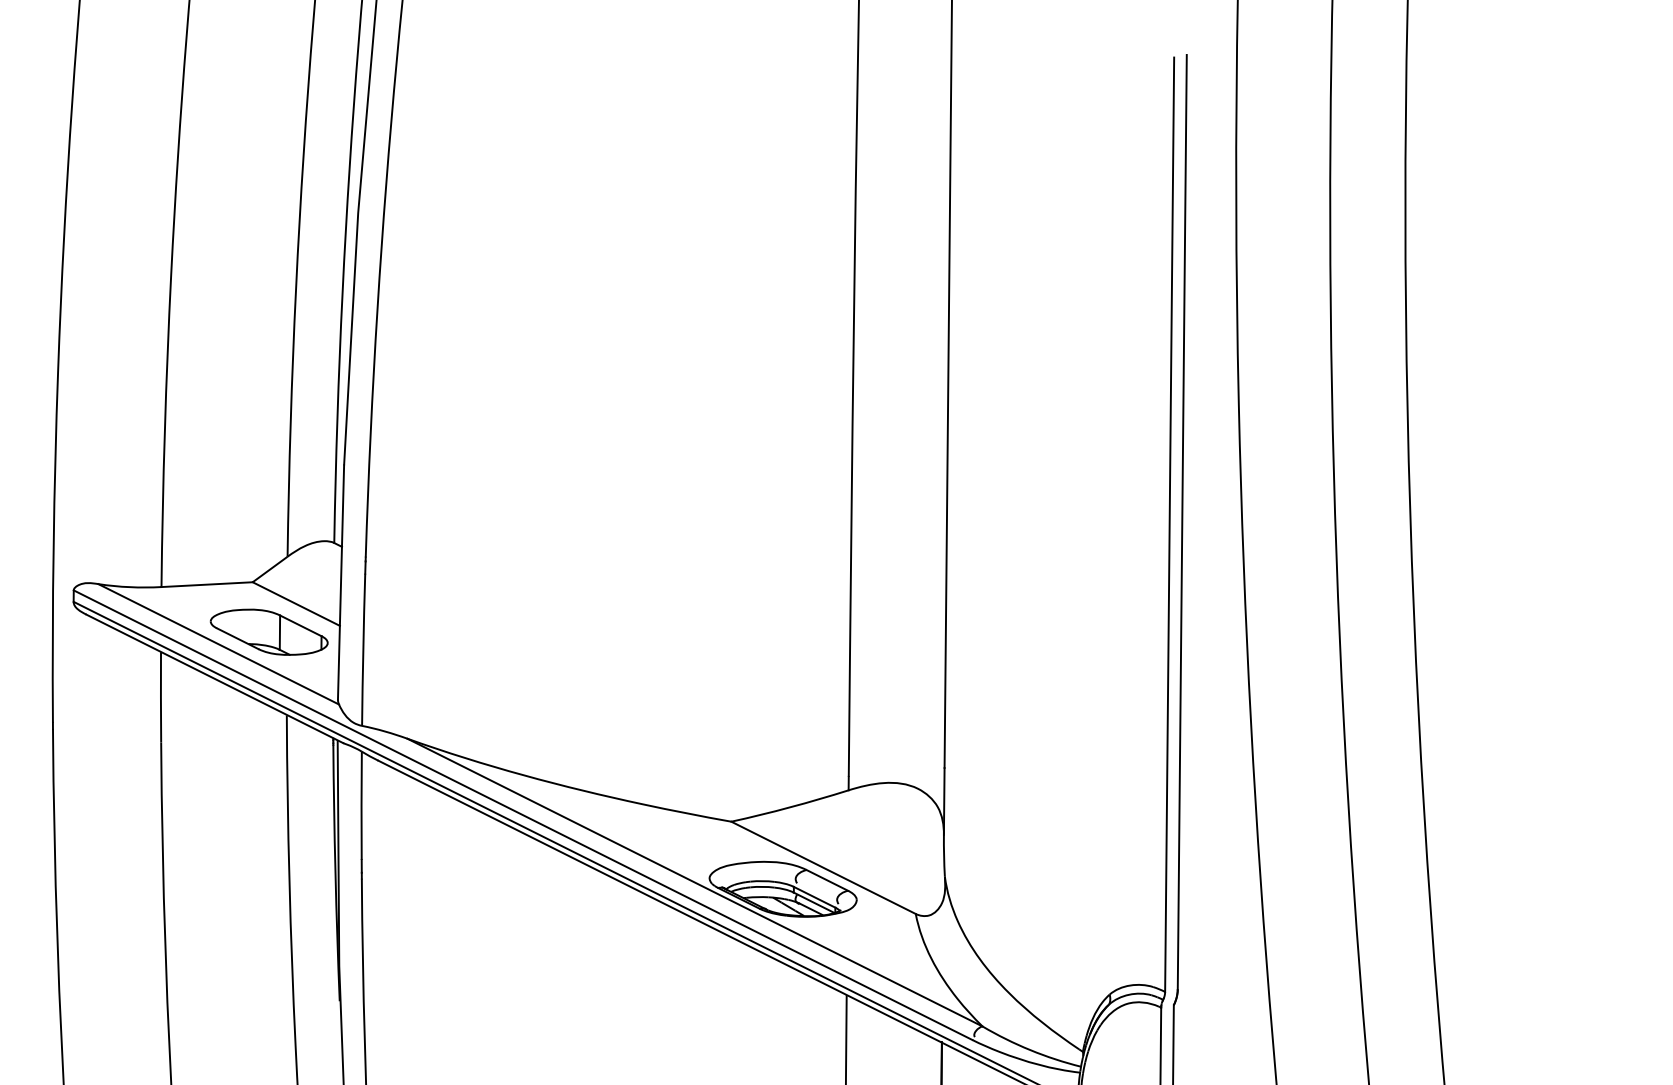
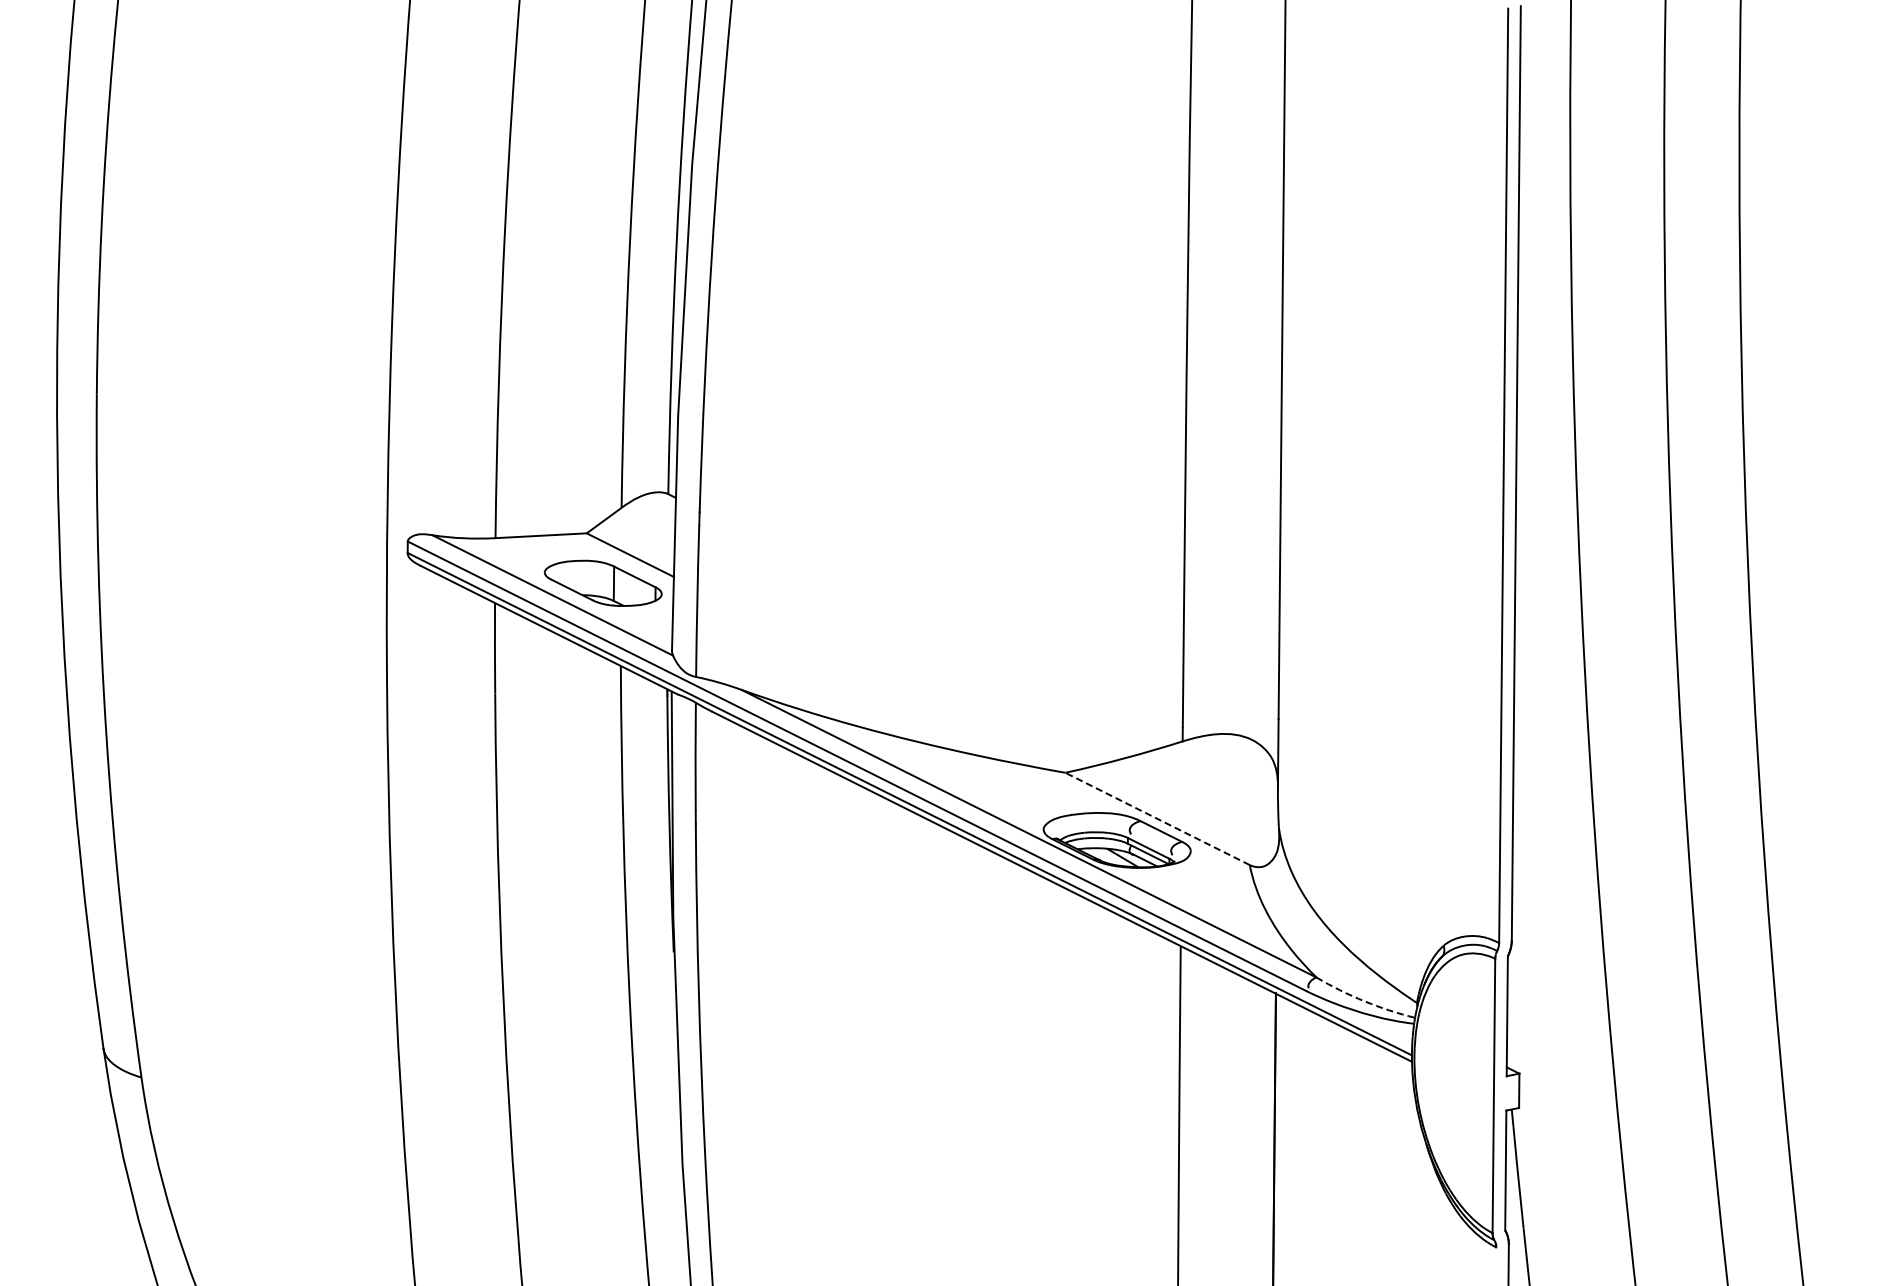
line: (823, 867) -> (1157, 818), solid -> dashed
arc: (1030, 1050) -> (1364, 1001), solid -> dashed

